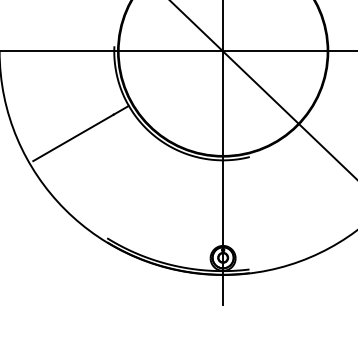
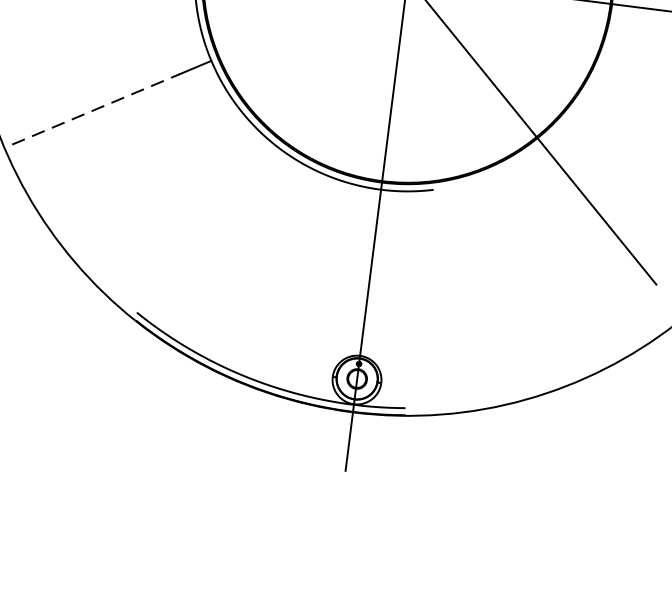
line: (73, 137) -> (96, 108), solid -> dashed

